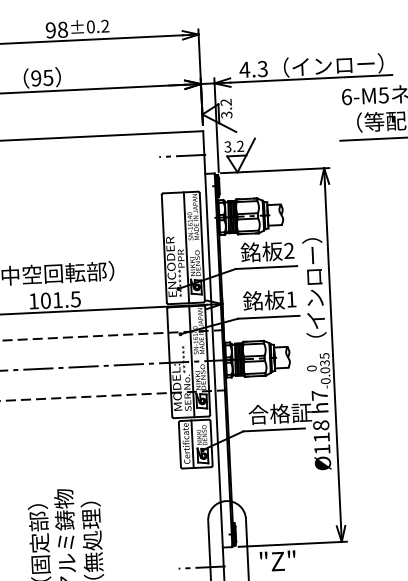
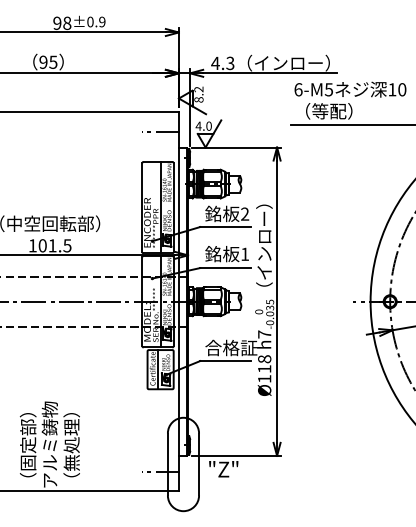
text: (105, 26) -> (102, 22), ±0.2 -> ±0.9
text: (226, 114) -> (198, 99), 3.2 -> 8.2
text: (233, 145) -> (203, 125), 3.2 -> 4.0

